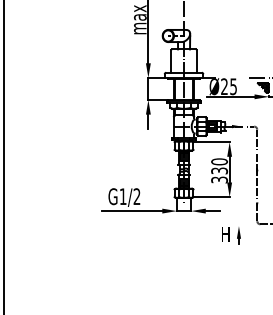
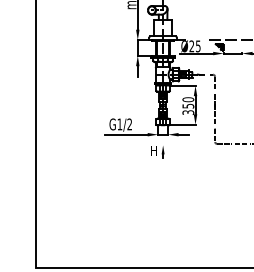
text: (218, 169) -> (187, 105), 330 -> 350
part: (231, 236) -> (157, 152), moved

